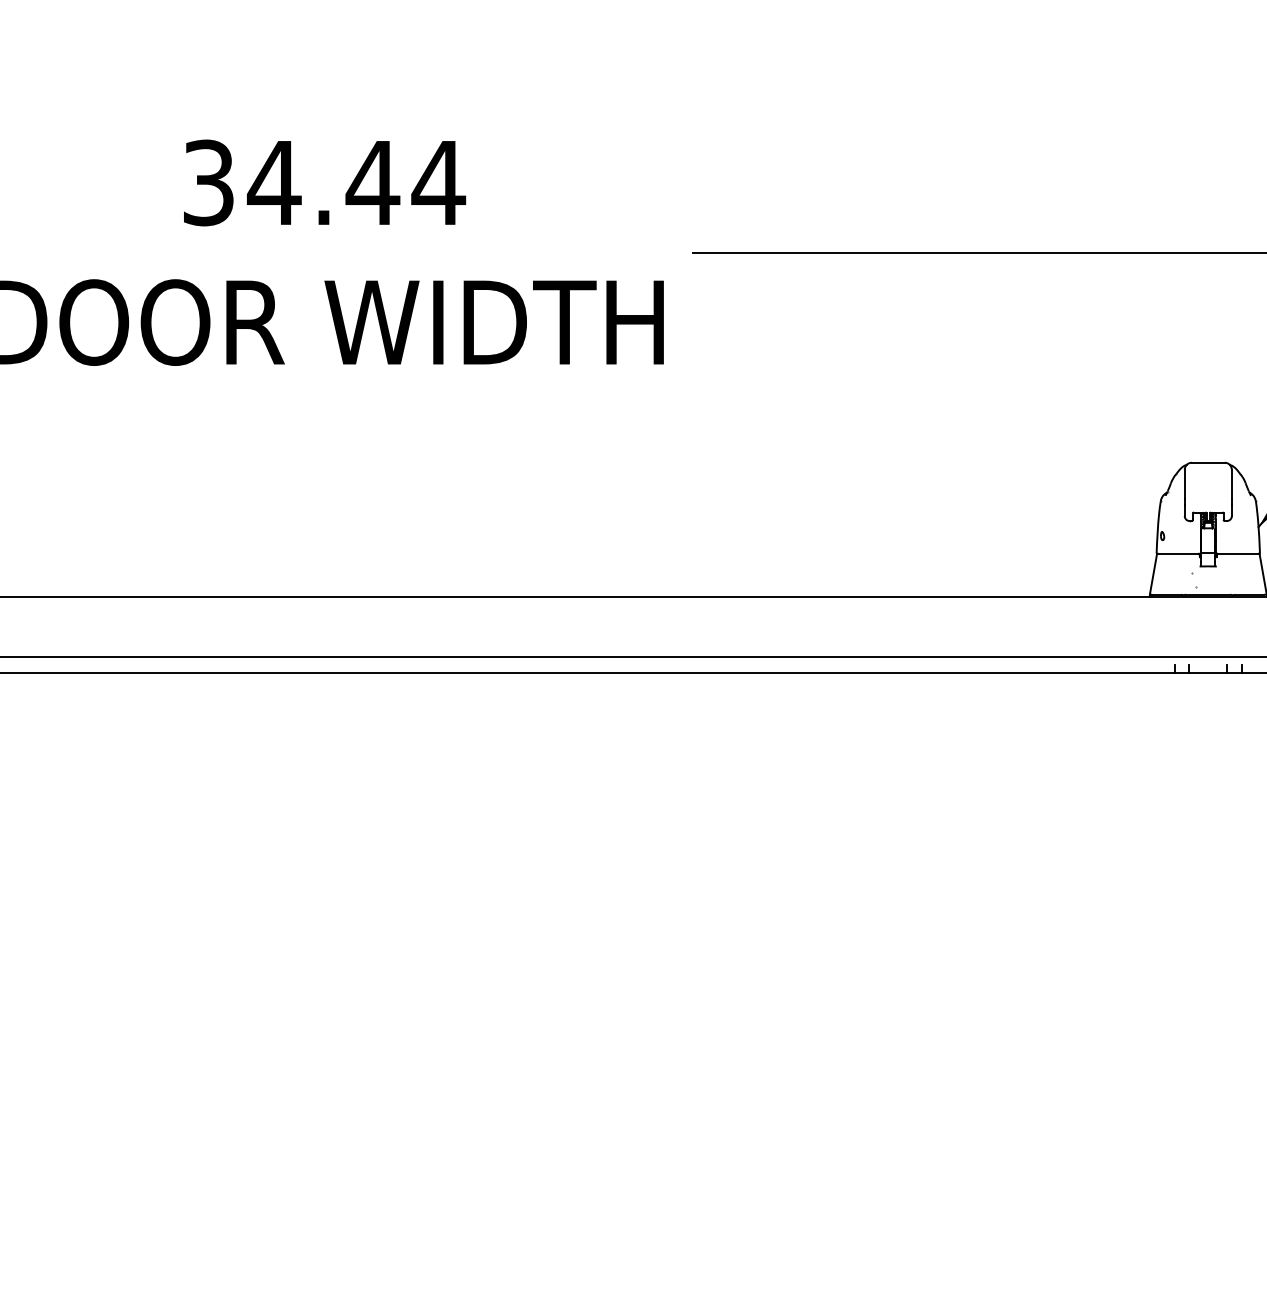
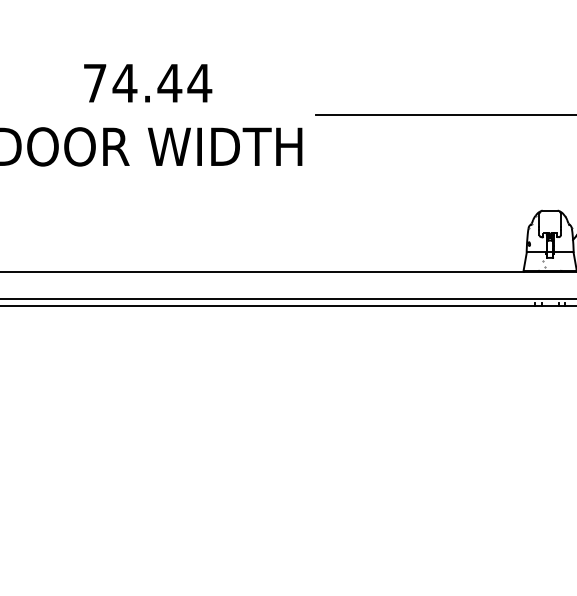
text: (207, 181) -> (94, 82), 34.44 -> 74.44

